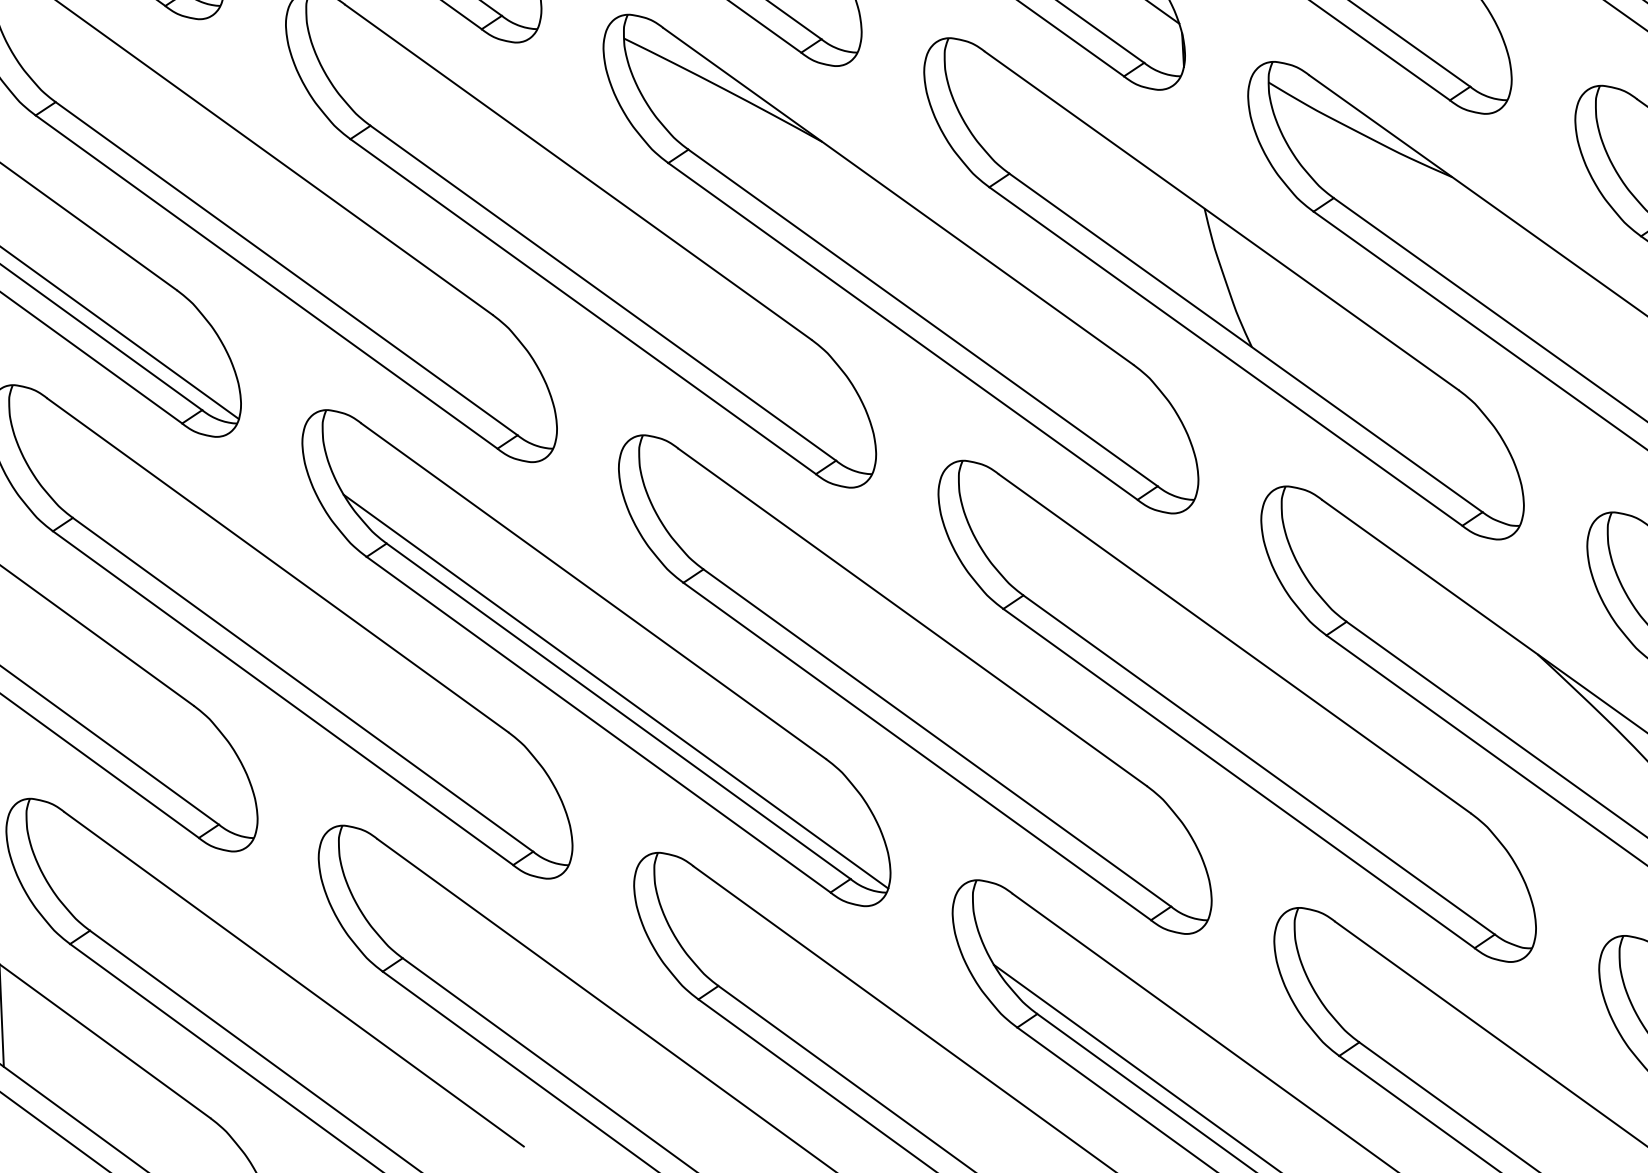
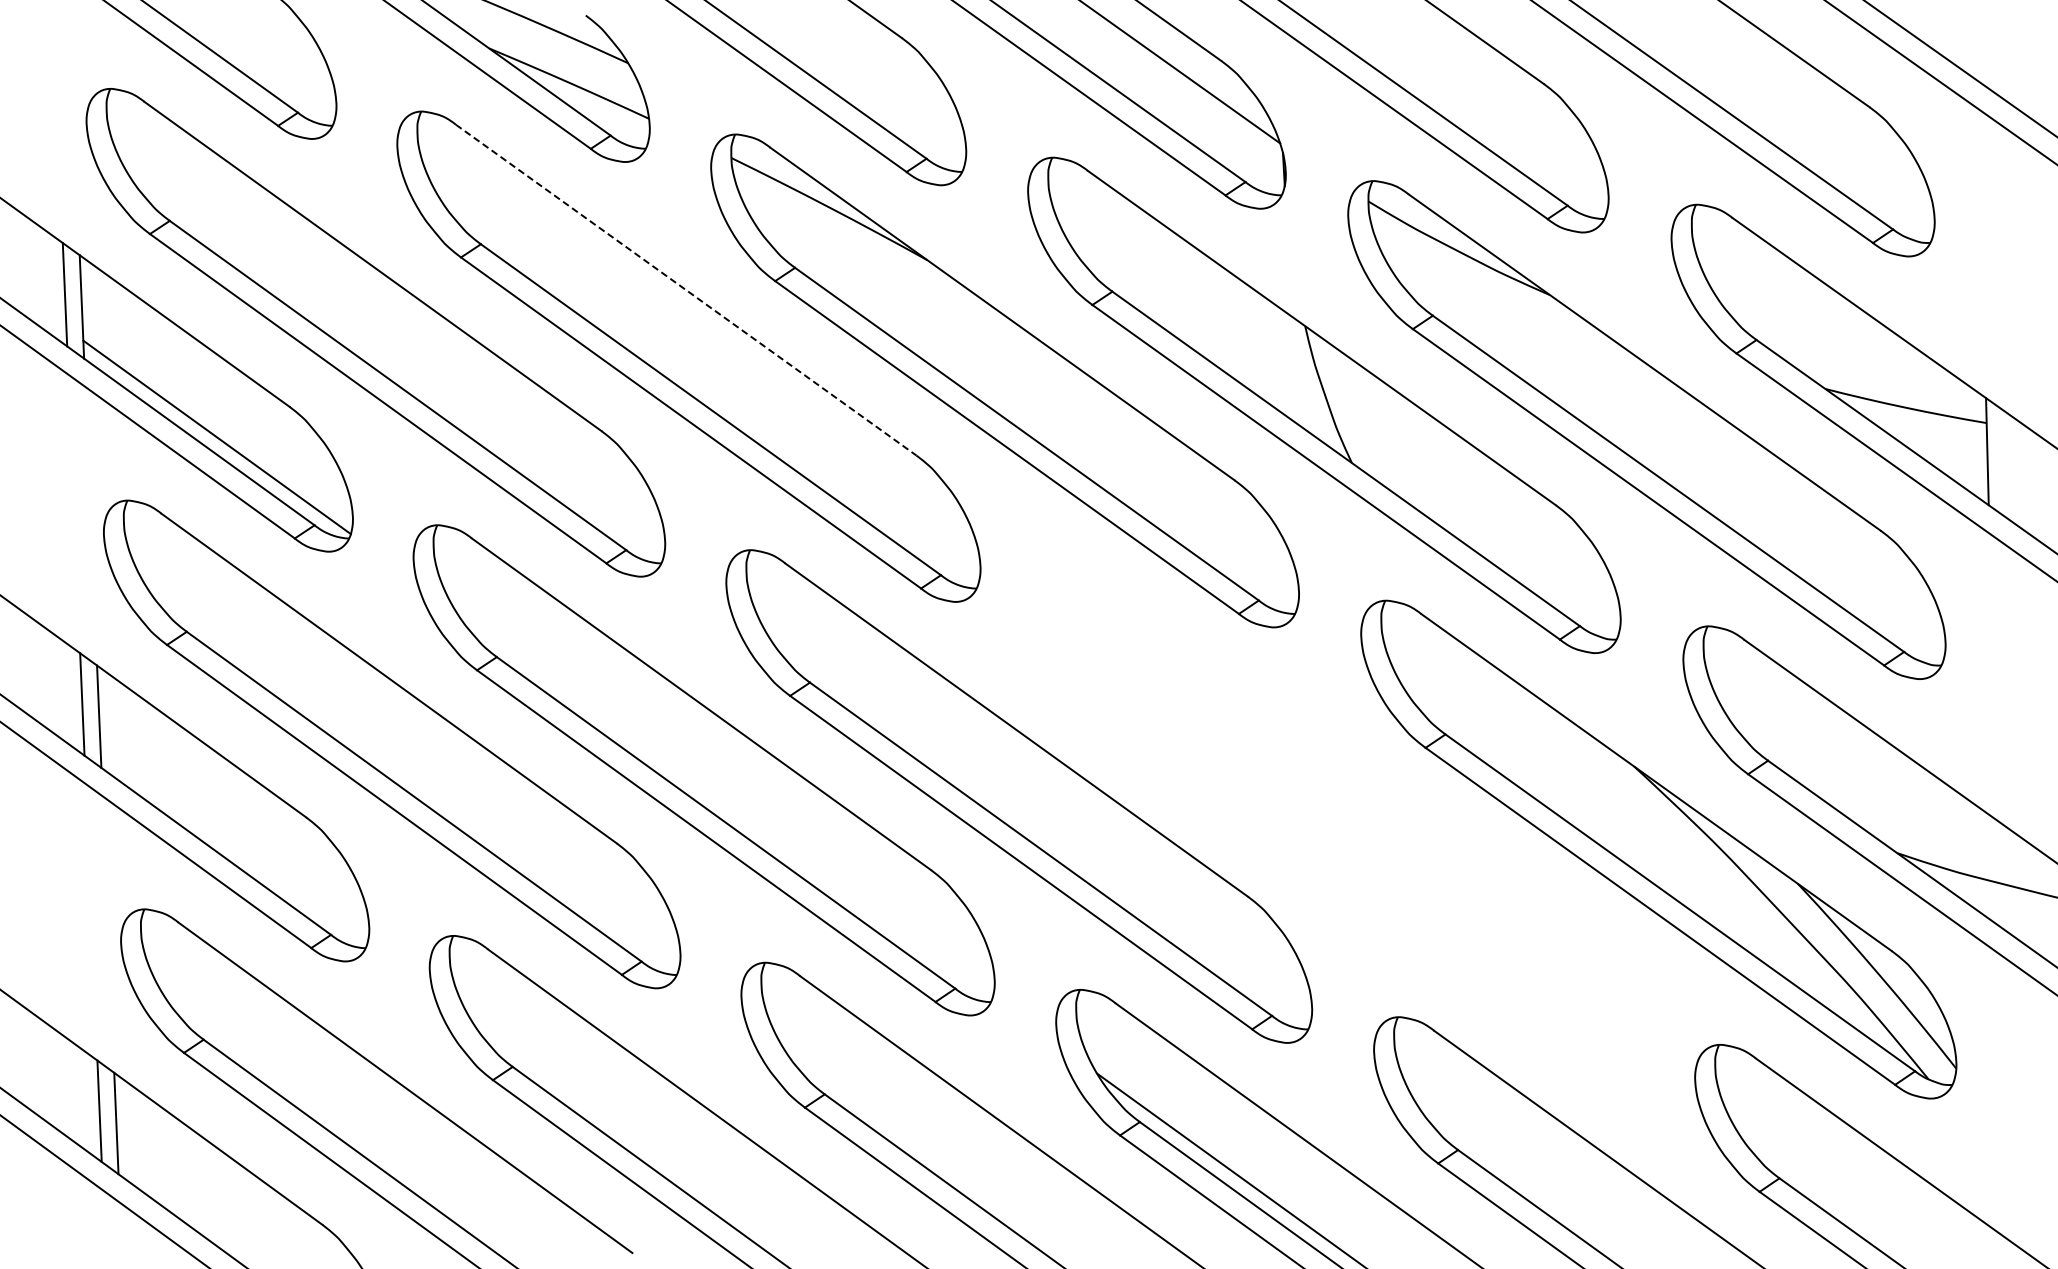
line: (578, 172) -> (686, 290), solid -> dashed
line: (616, 691) -> (723, 803), removed
part: (1237, 710) -> (1337, 822), removed

